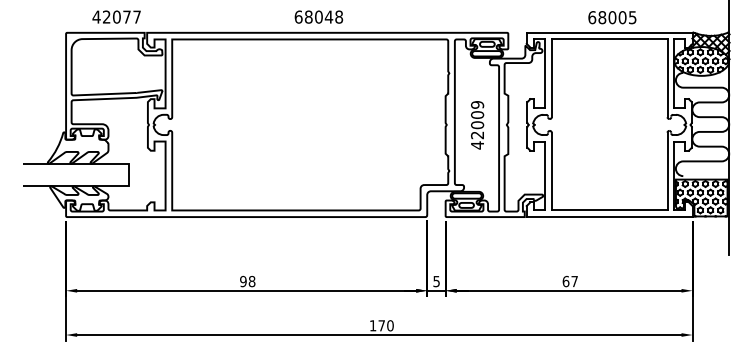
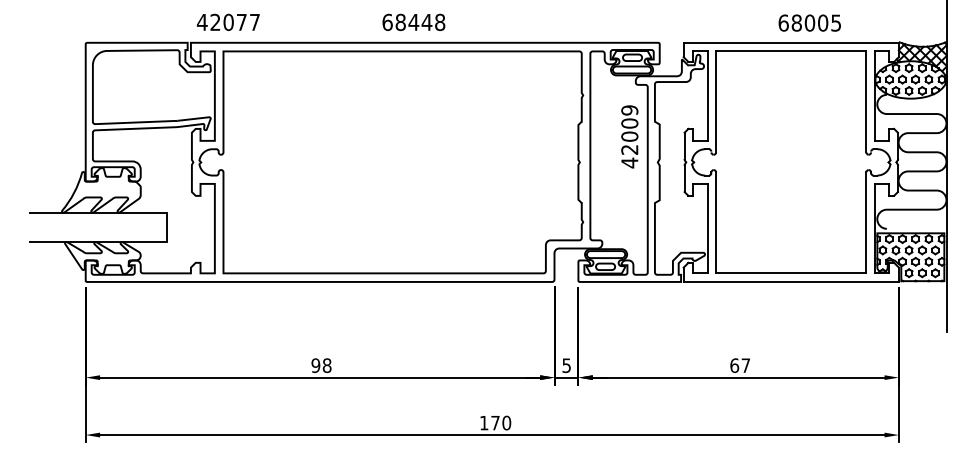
text: (115, 16) -> (227, 21), moved
text: (318, 16) -> (413, 21), 68048 -> 68448
text: (612, 17) -> (809, 22), moved
text: (477, 125) -> (629, 136), moved

